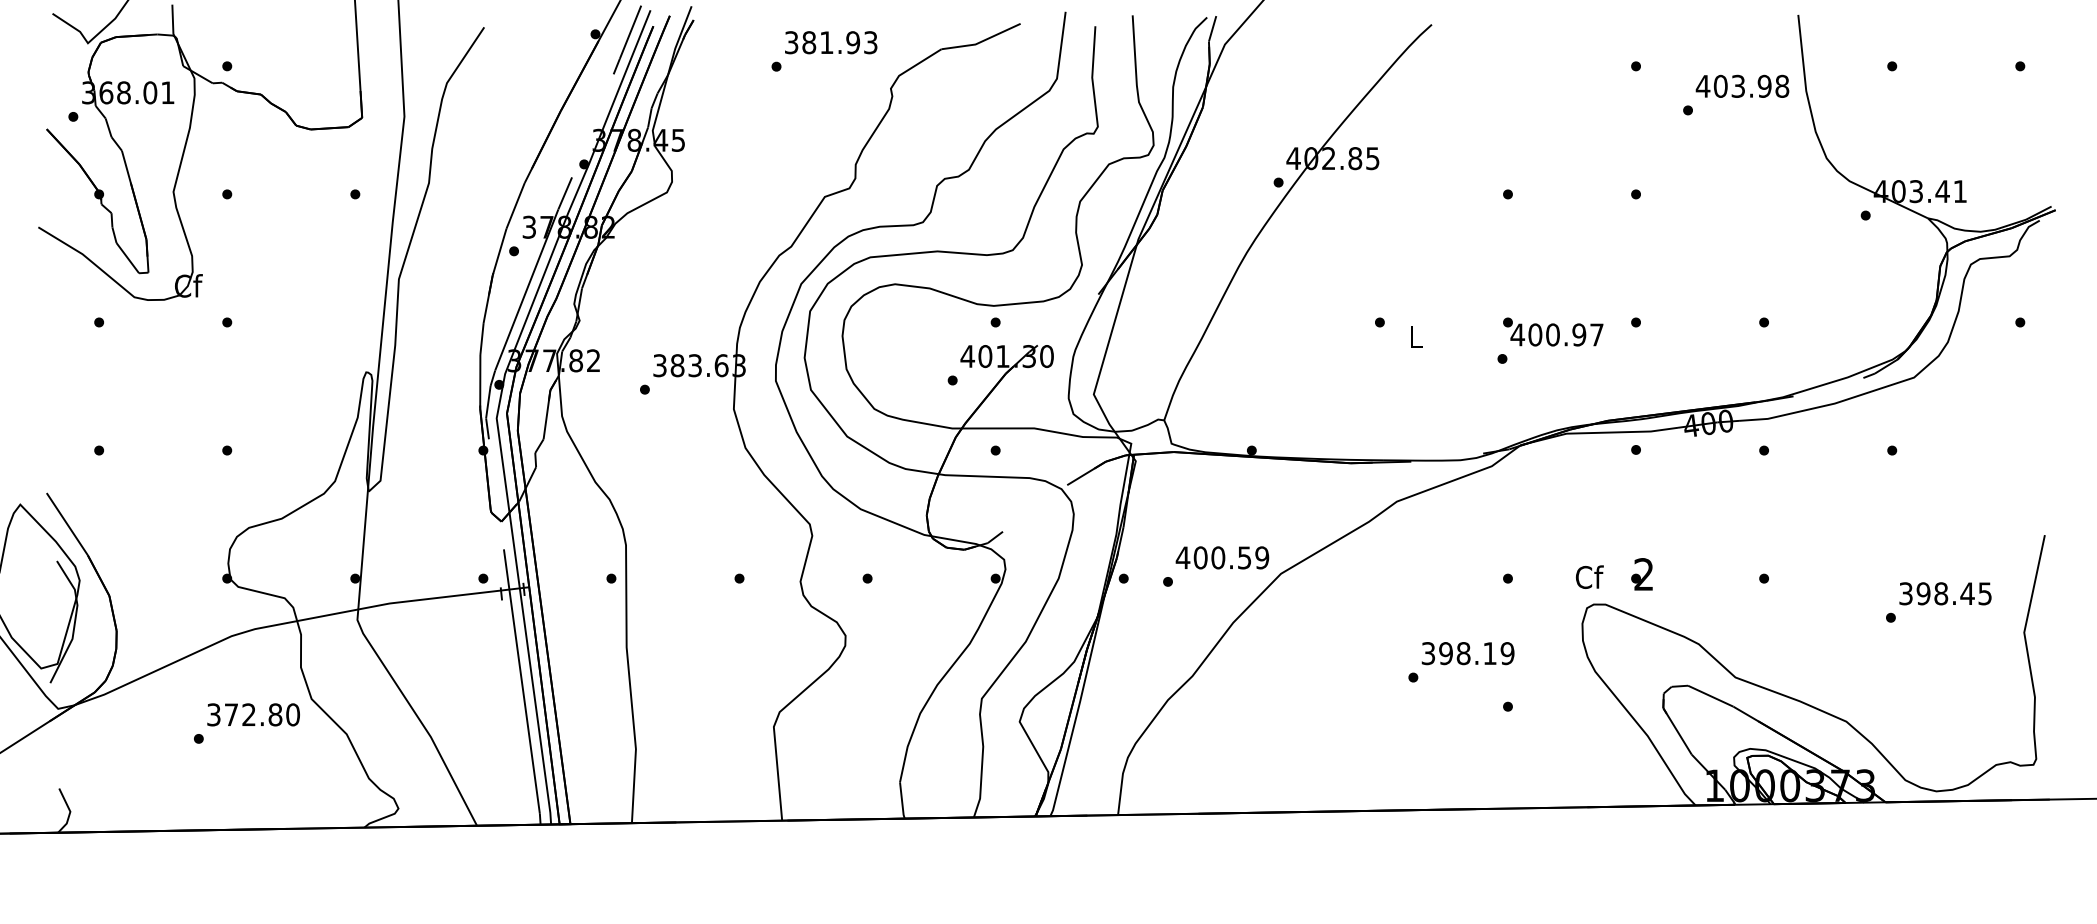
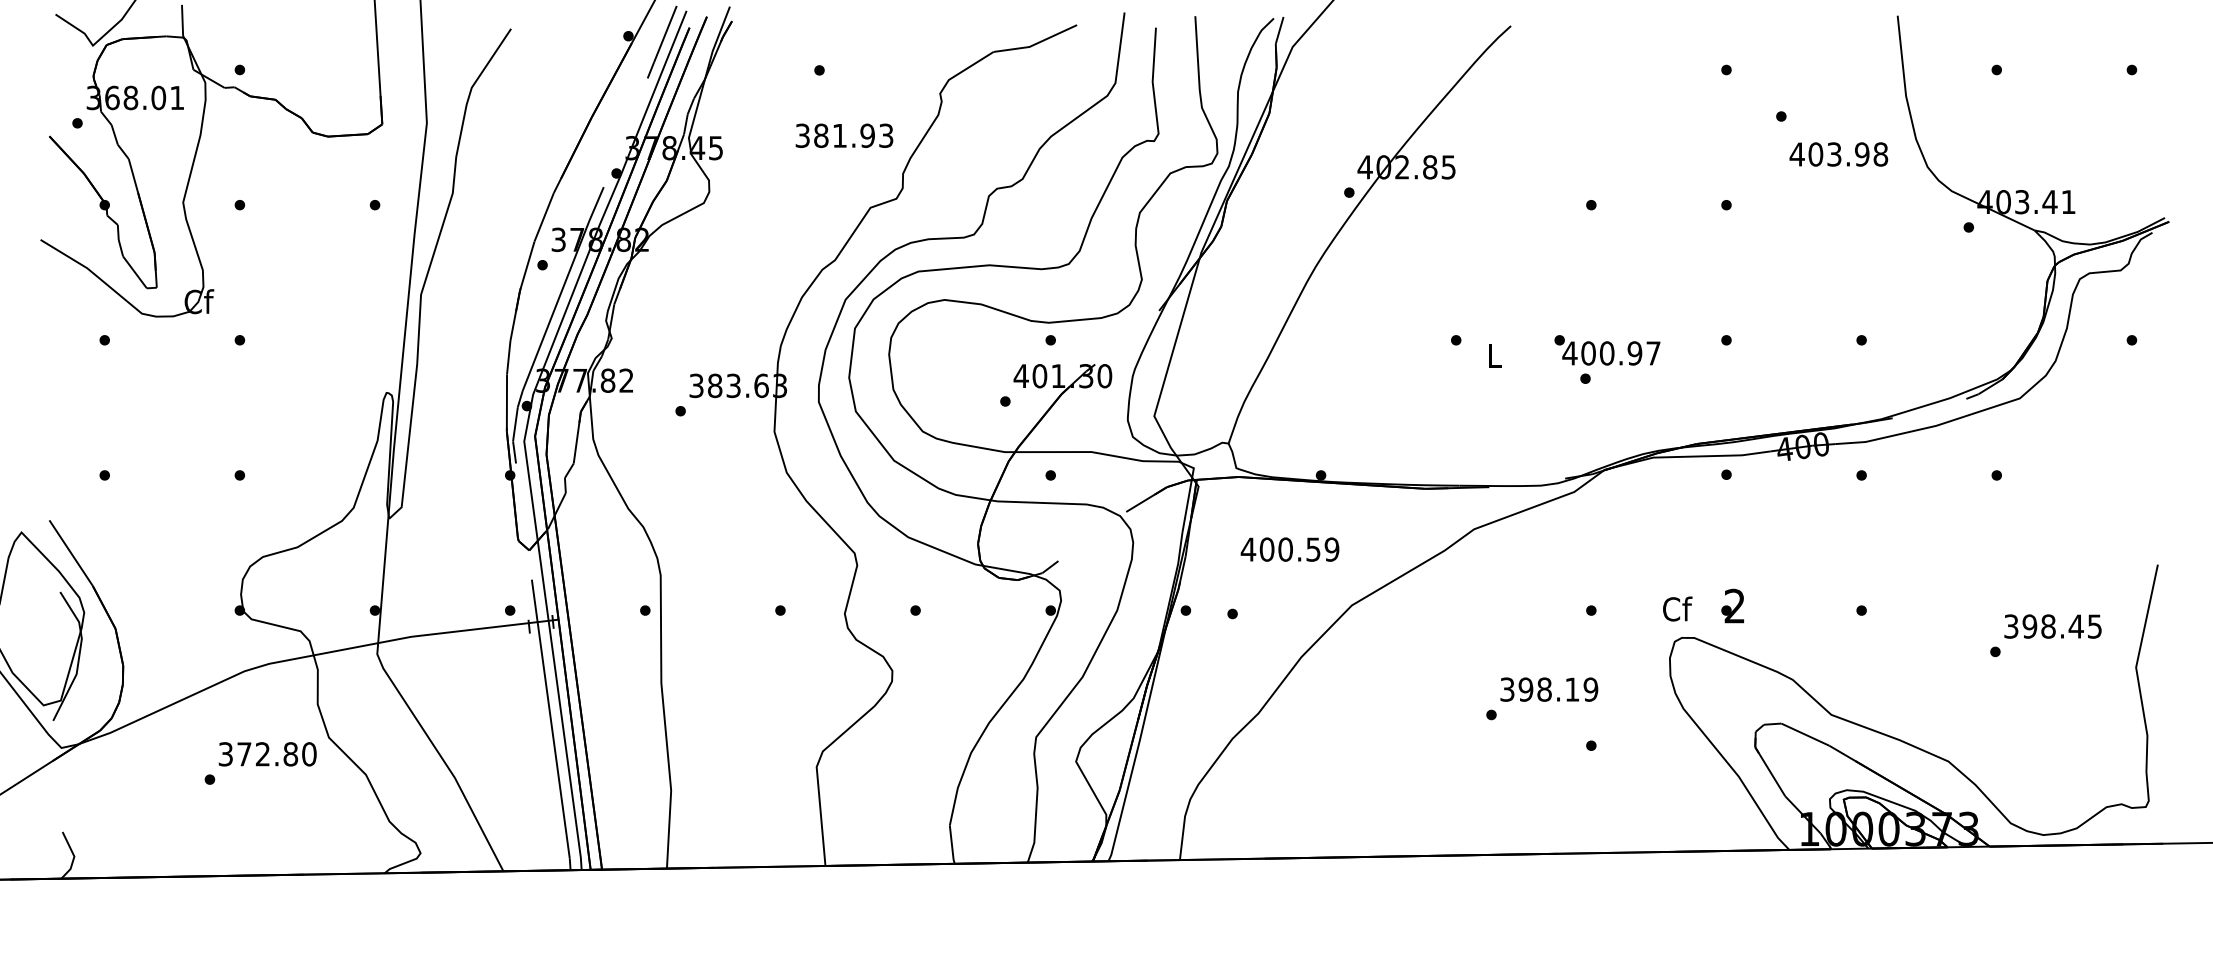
text: (831, 42) -> (844, 135), moved
text: (1742, 85) -> (1838, 153), moved
text: (1553, 331) -> (1607, 349), moved
text: (1222, 557) -> (1290, 549), moved

